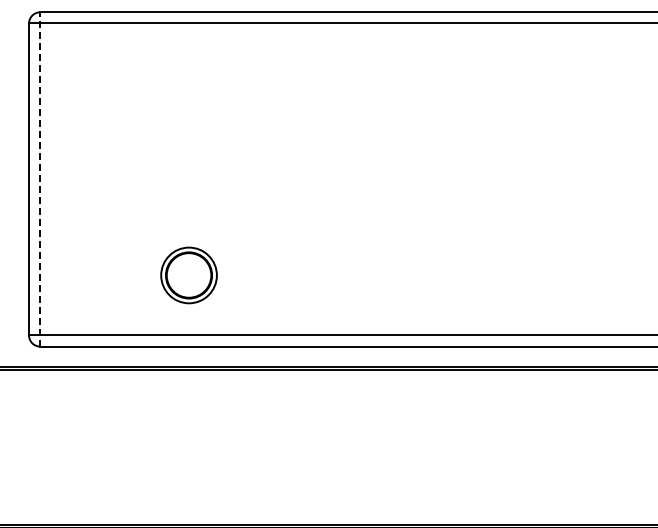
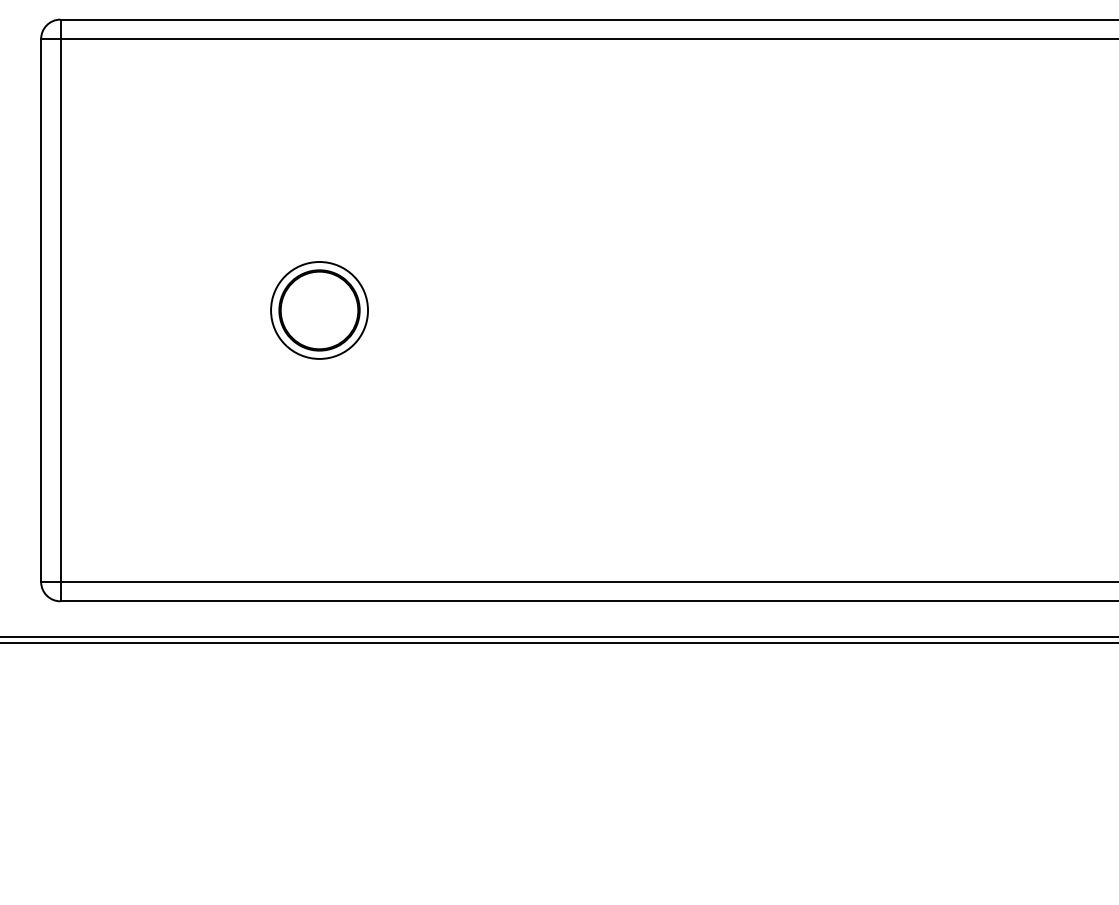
line: (40, 178) -> (61, 308), dashed -> solid
part: (188, 275) -> (318, 310), moved

